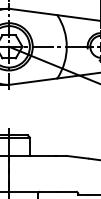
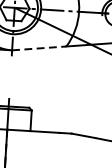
line: (33, 81) -> (39, 48), solid -> dashed

